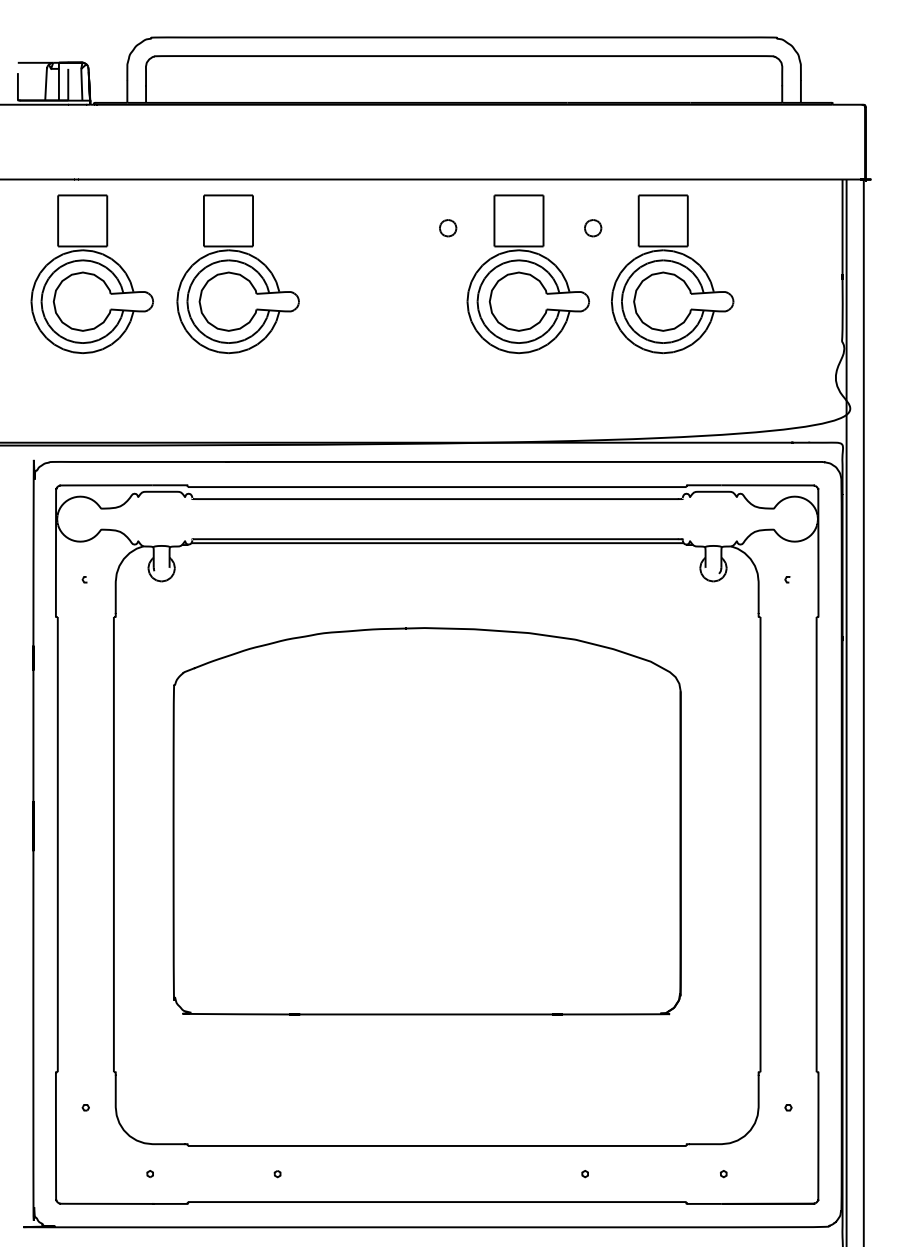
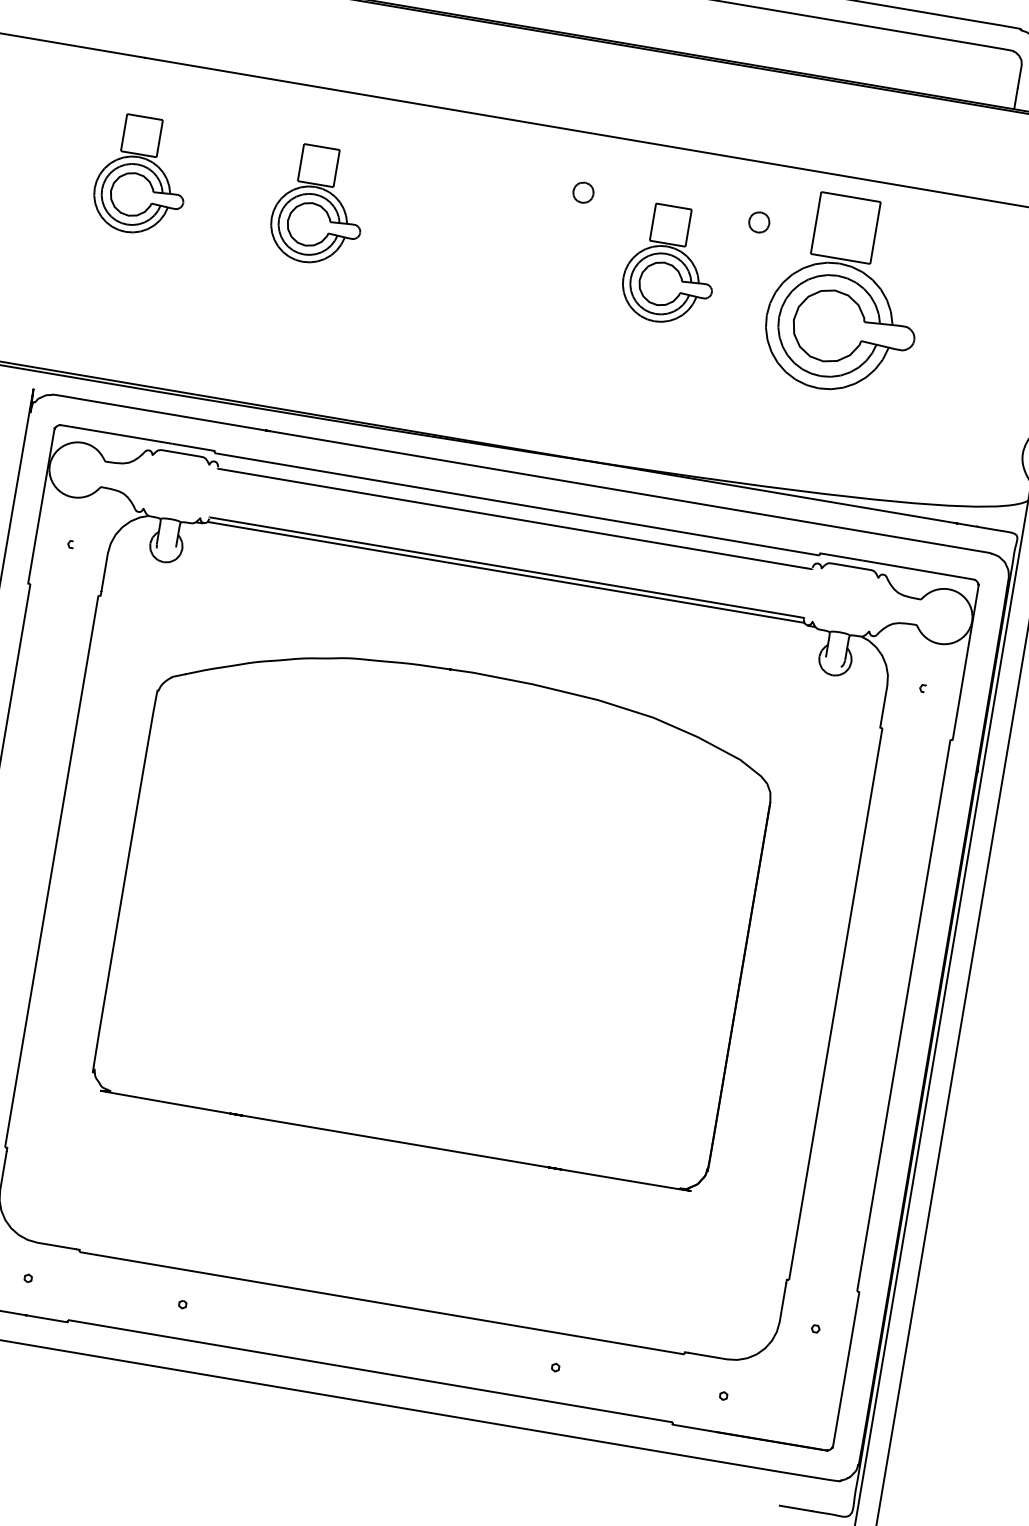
part: (91, 274) -> (141, 175), size x0.6
part: (237, 274) -> (318, 205), size x0.6
part: (527, 274) -> (670, 265), size x0.6

